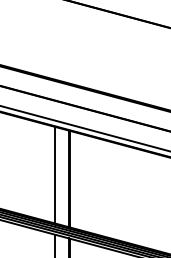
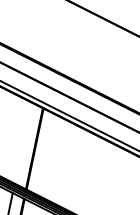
line: (54, 174) -> (23, 142), removed

